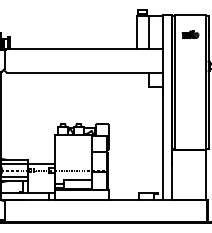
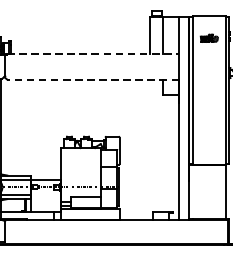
line: (85, 49) -> (93, 54), solid -> dashed
line: (84, 72) -> (92, 79), solid -> dashed

